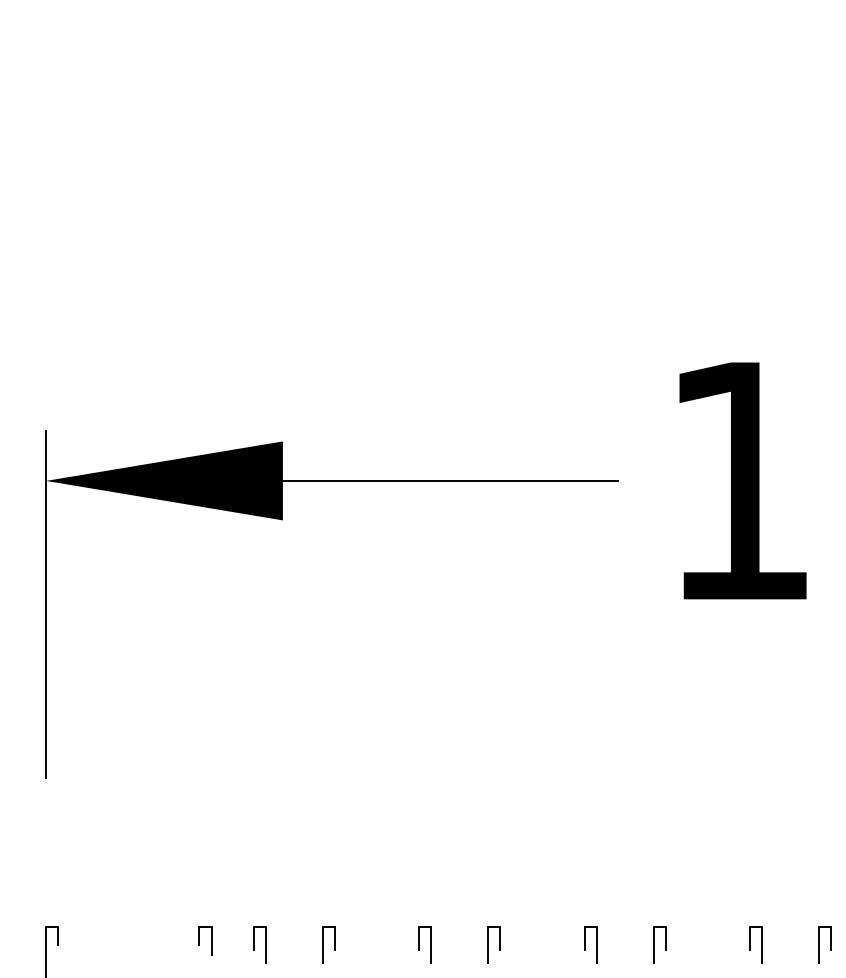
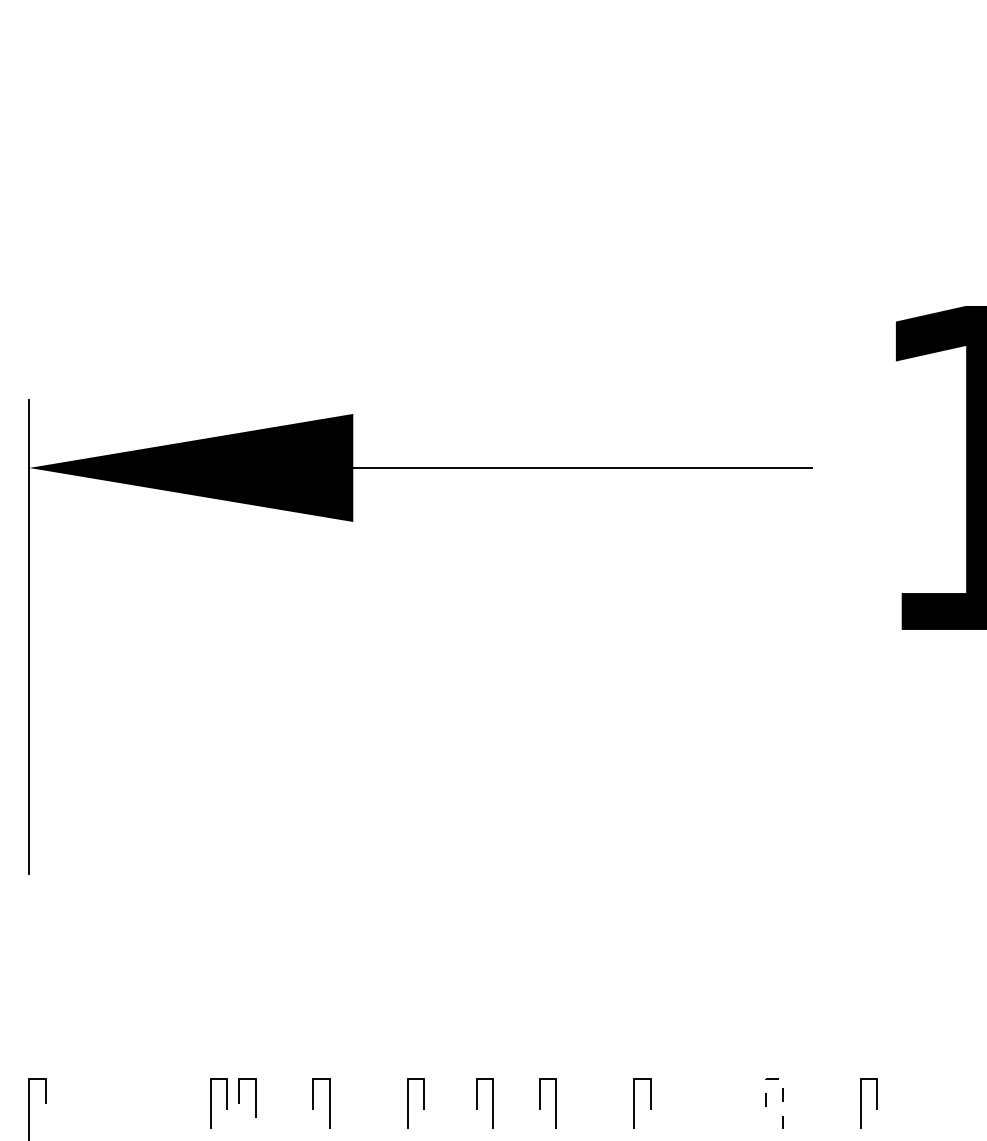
line: (596, 927) -> (782, 1078), solid -> dashed
line: (179, 944) -> (211, 1102), added
line: (373, 944) -> (477, 1102), added

